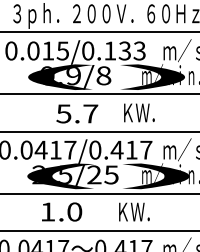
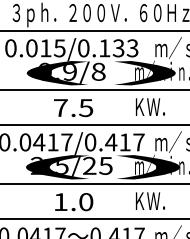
text: (139, 112) -> (150, 106), moved
text: (77, 113) -> (73, 107), 5.7 -> 7.5
text: (62, 211) -> (74, 201), moved
text: (134, 211) -> (150, 200), moved

